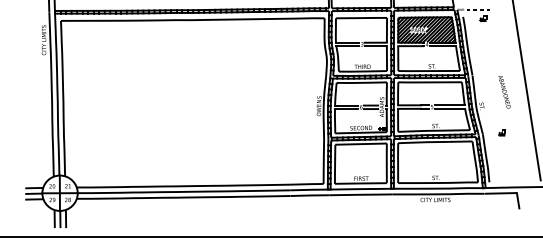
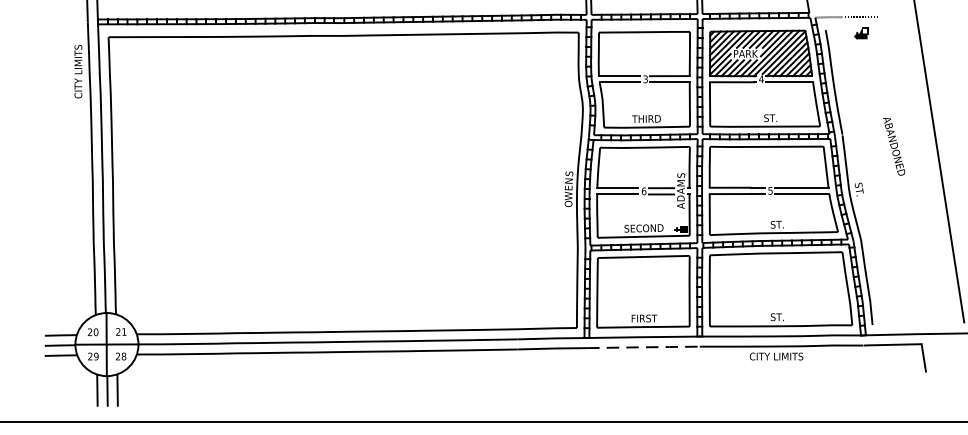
text: (504, 92) -> (894, 147), moved
part: (501, 132) -> (894, 236), removed
line: (362, 194) -> (646, 346), solid -> dashed

